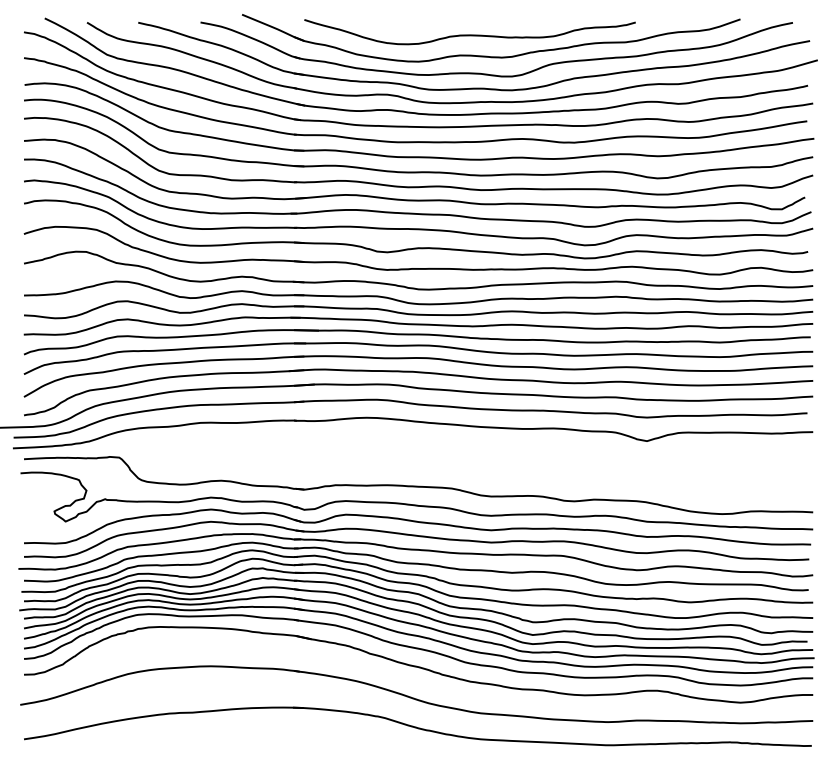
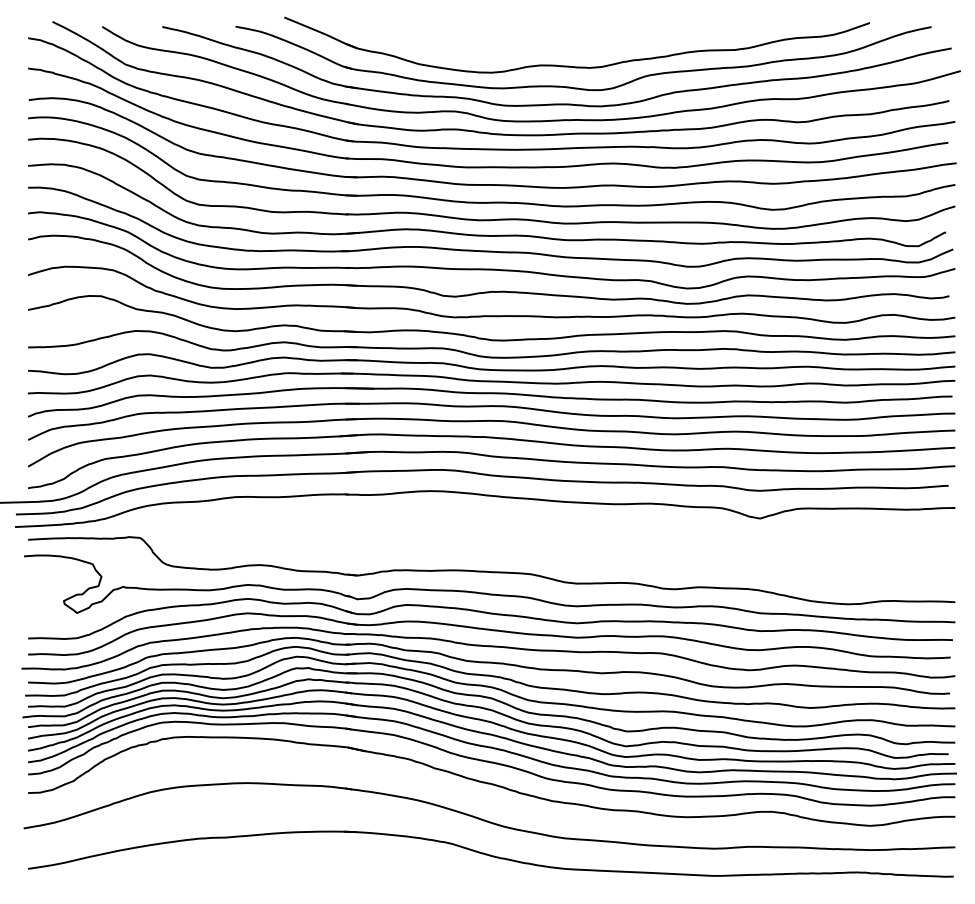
curve: (469, 34) -> (551, 40), removed

